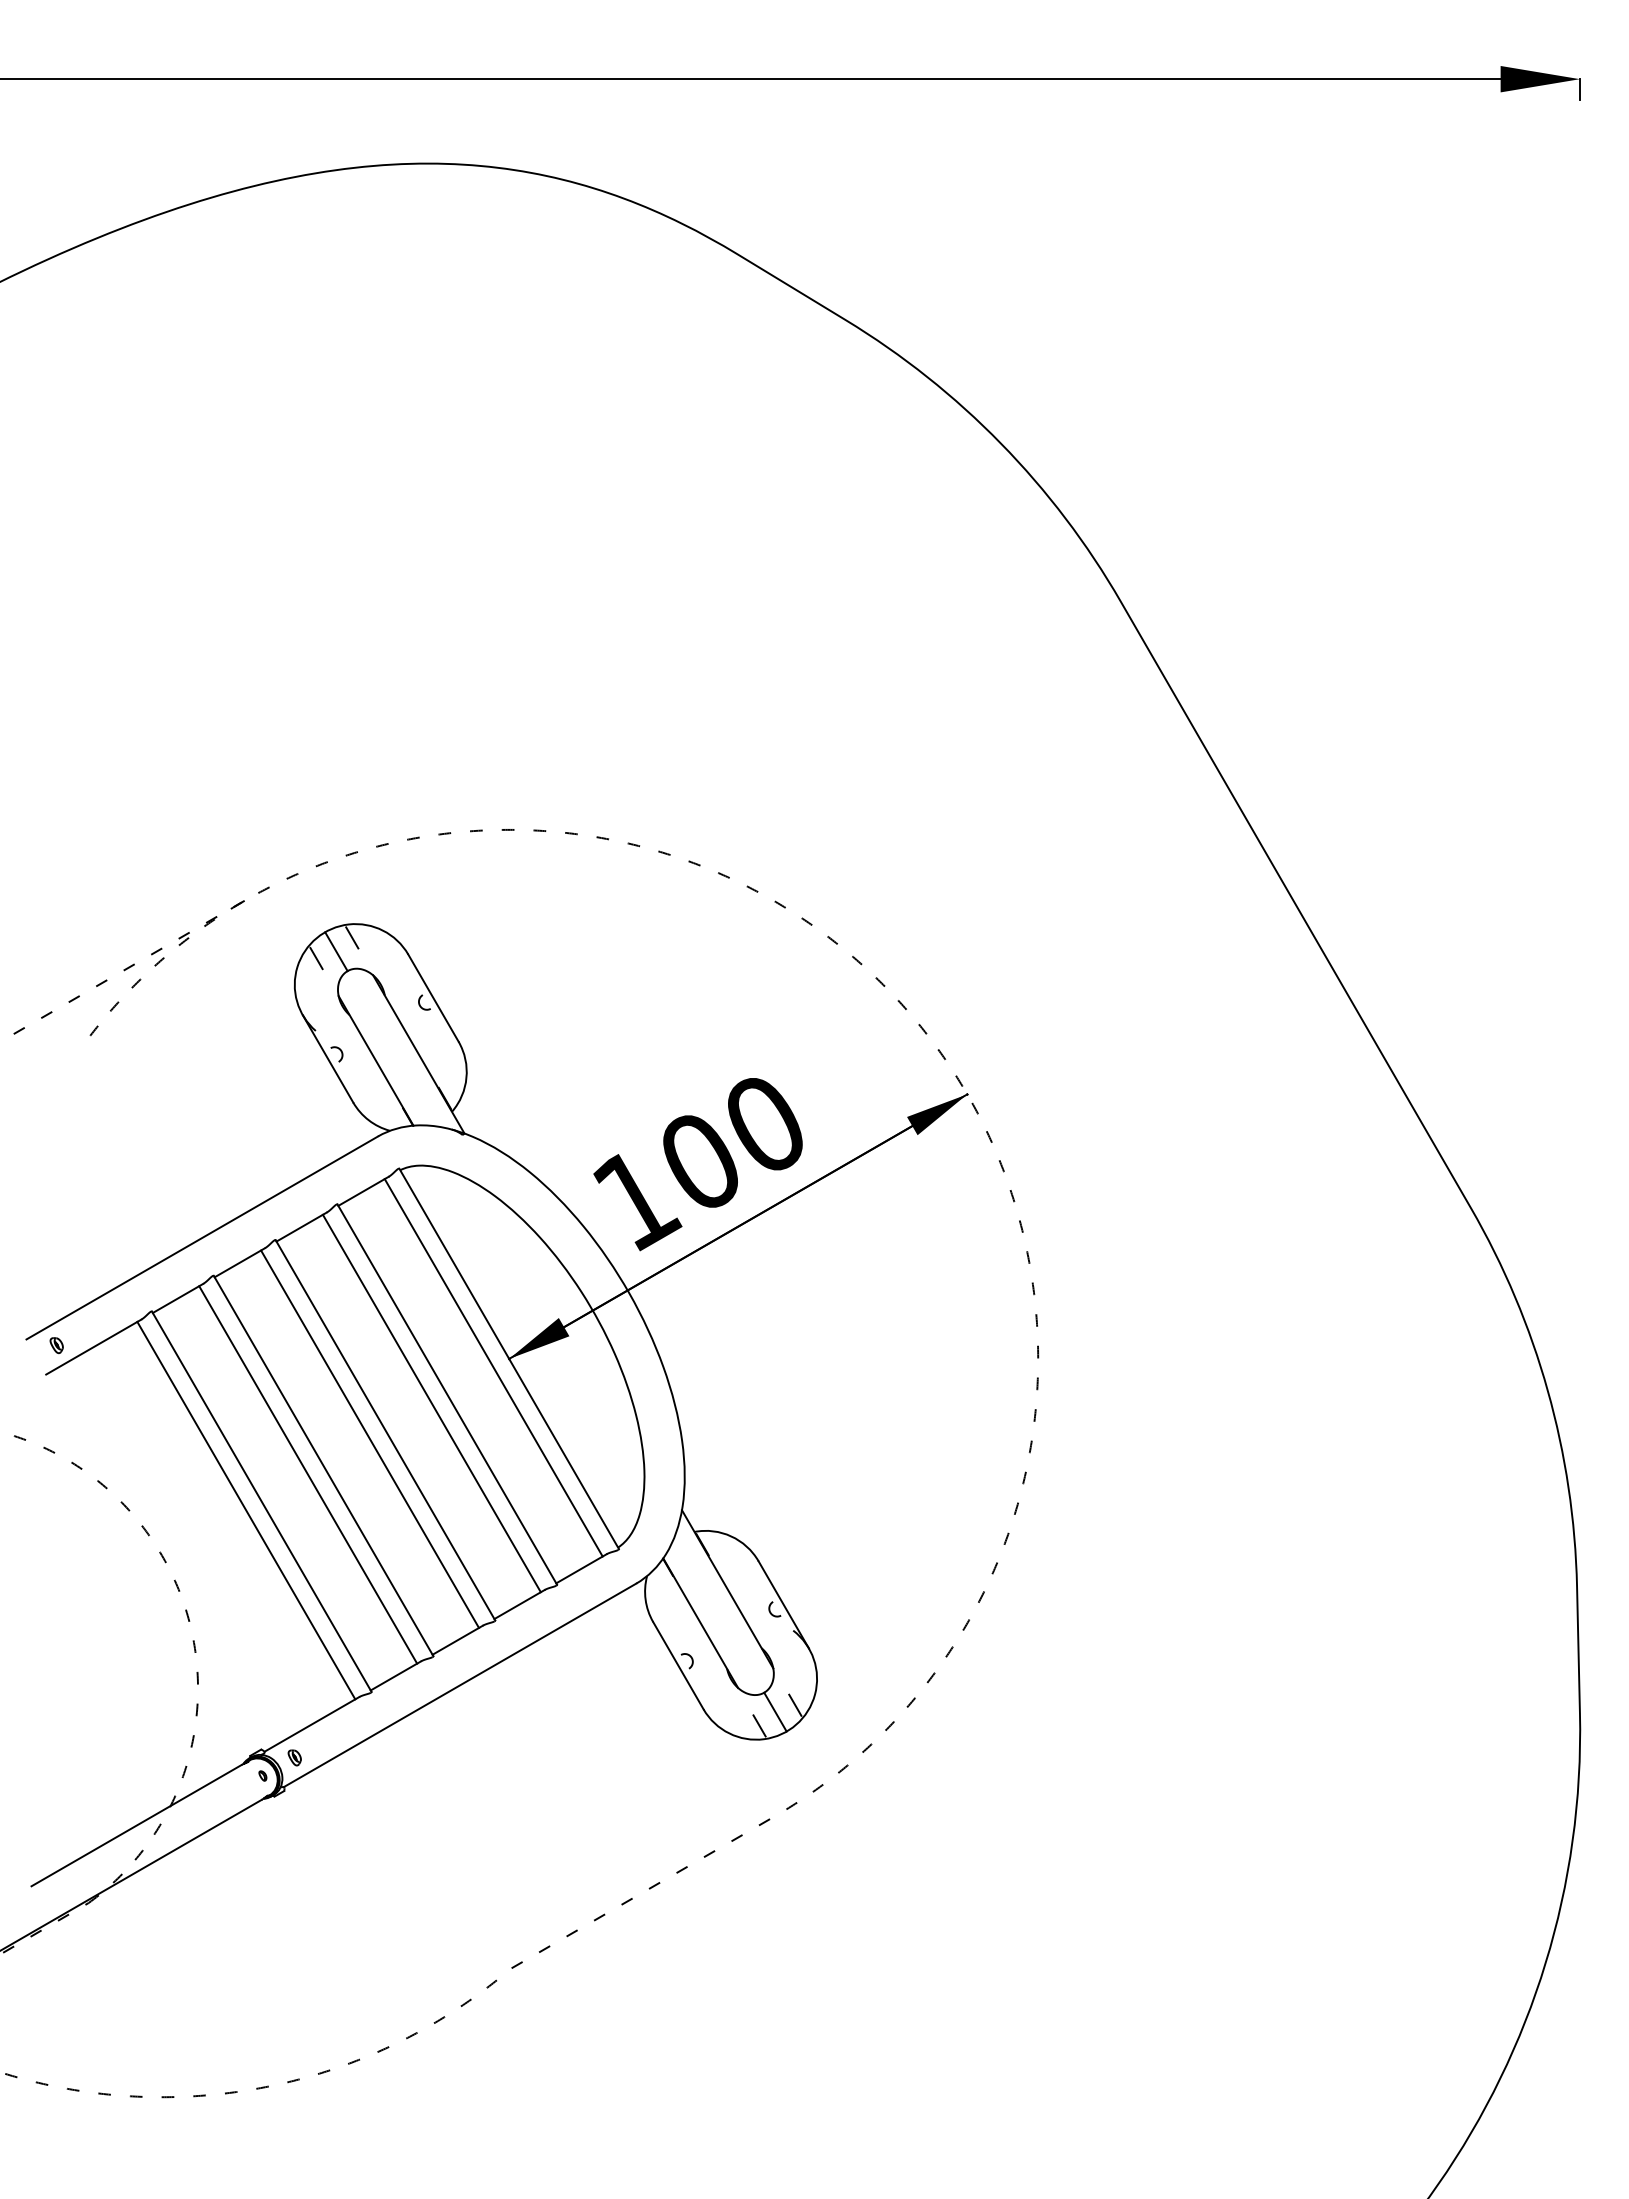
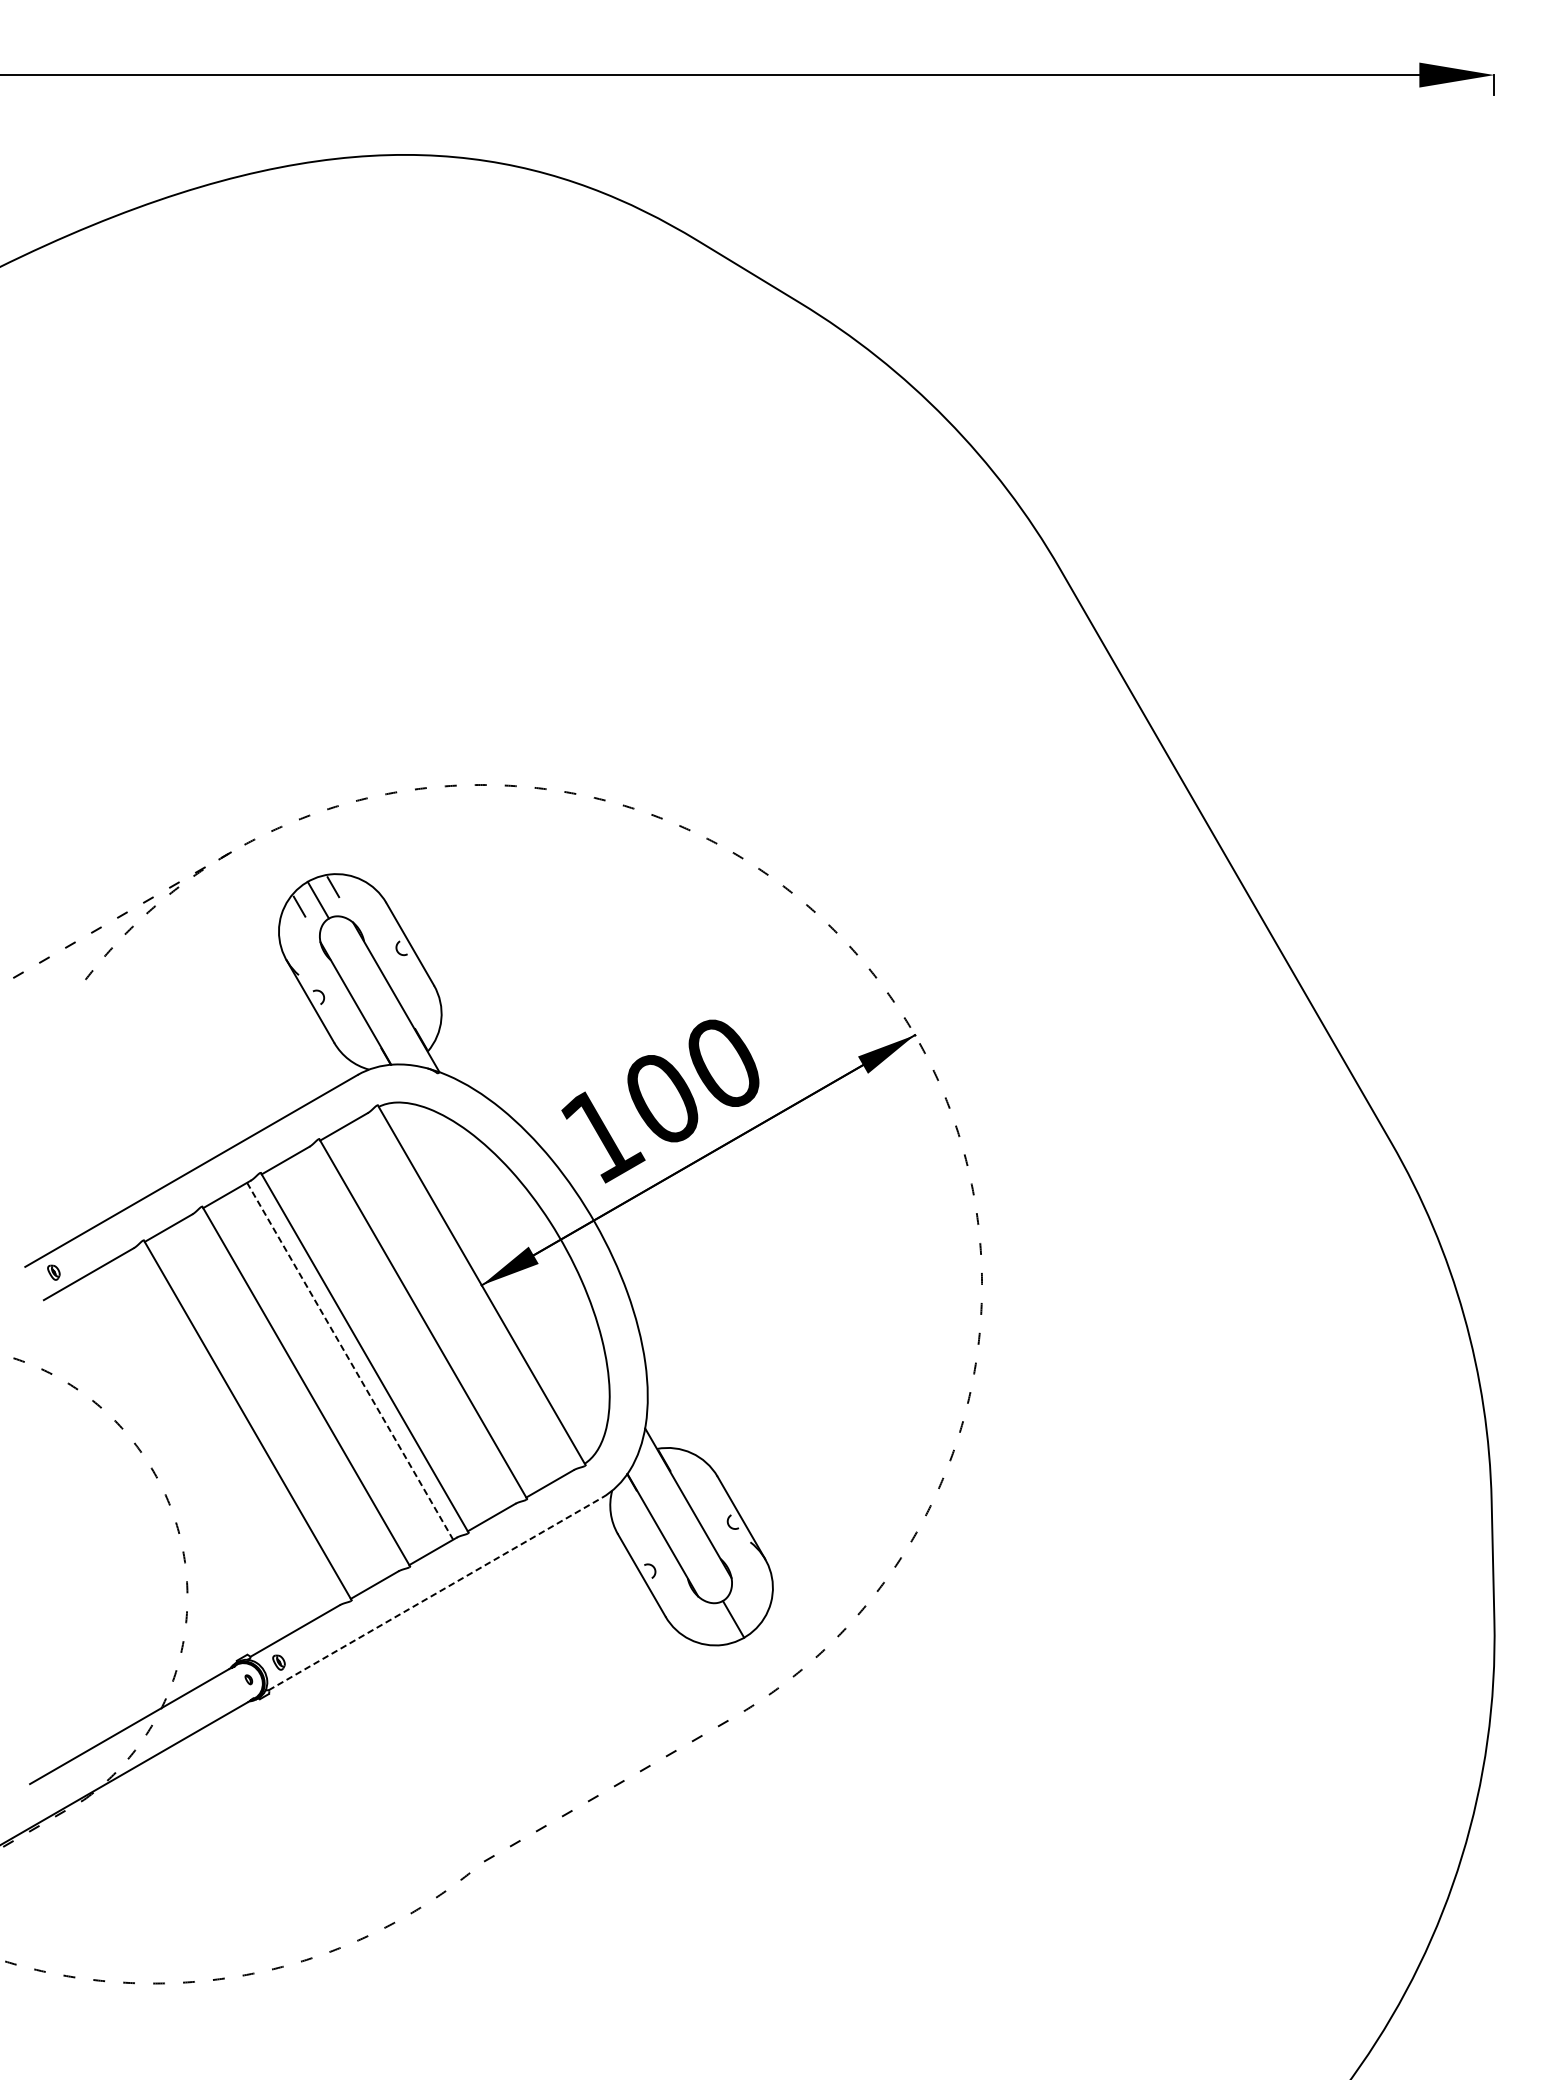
line: (493, 1367) -> (466, 1293), removed
line: (431, 1403) -> (408, 1327), removed
line: (370, 1439) -> (350, 1361), solid -> dashed
line: (308, 1474) -> (291, 1394), removed
line: (246, 1510) -> (233, 1428), removed
line: (460, 1685) -> (435, 1594), solid -> dashed
line: (795, 1704) -> (752, 1612), removed
line: (759, 1725) -> (718, 1632), removed

